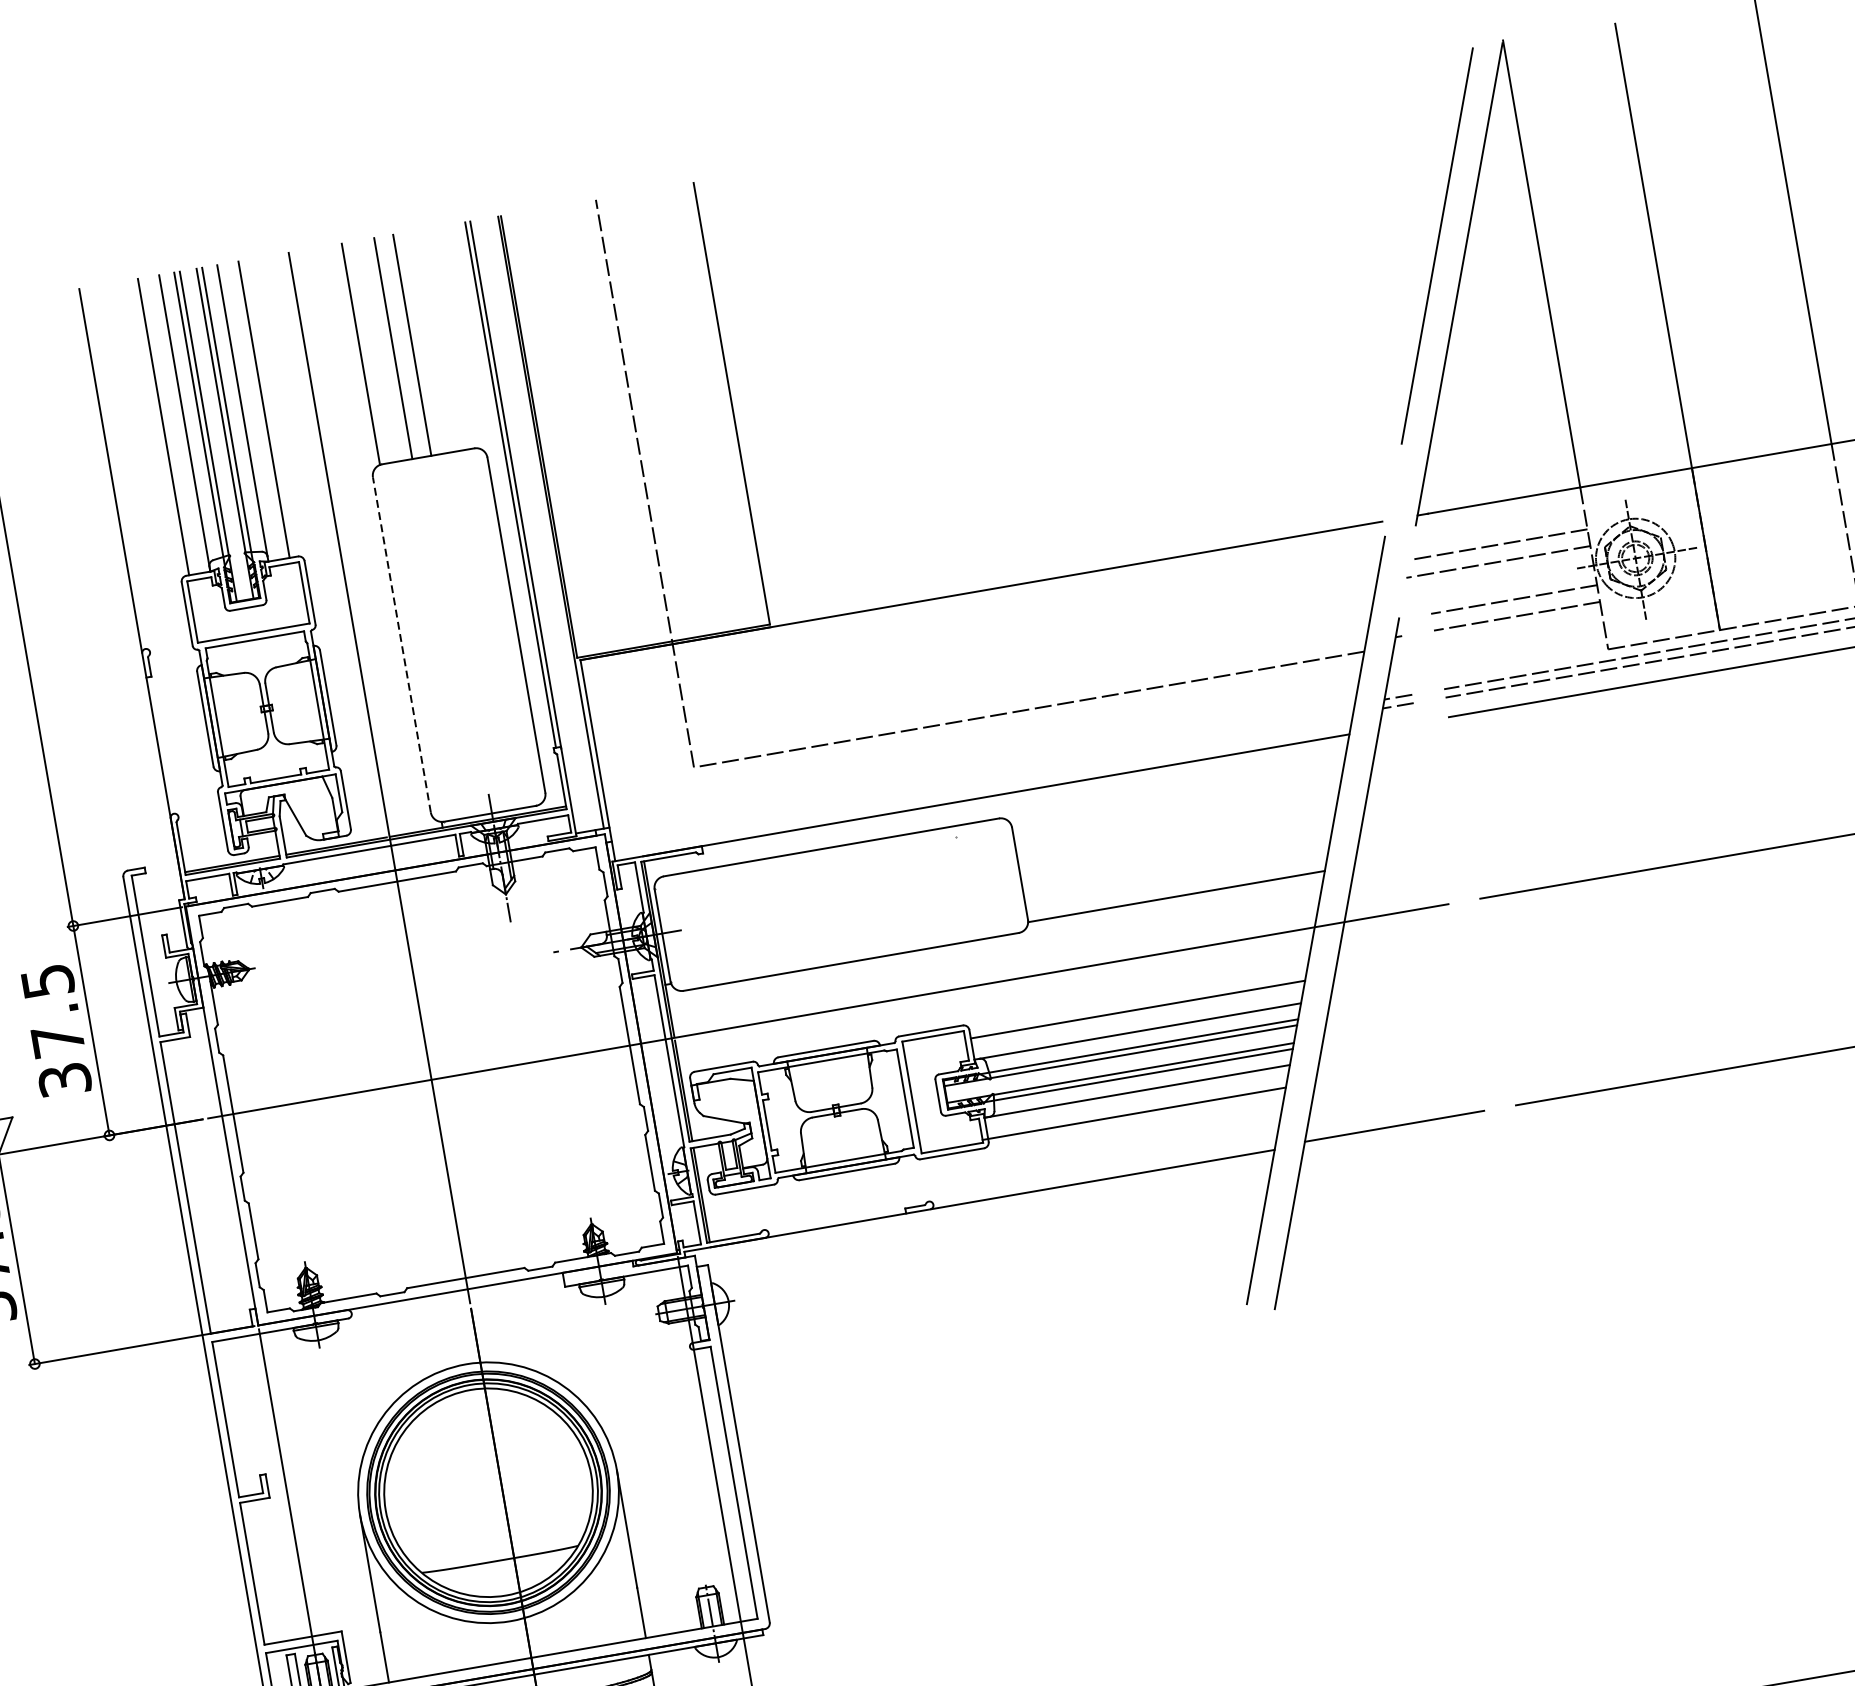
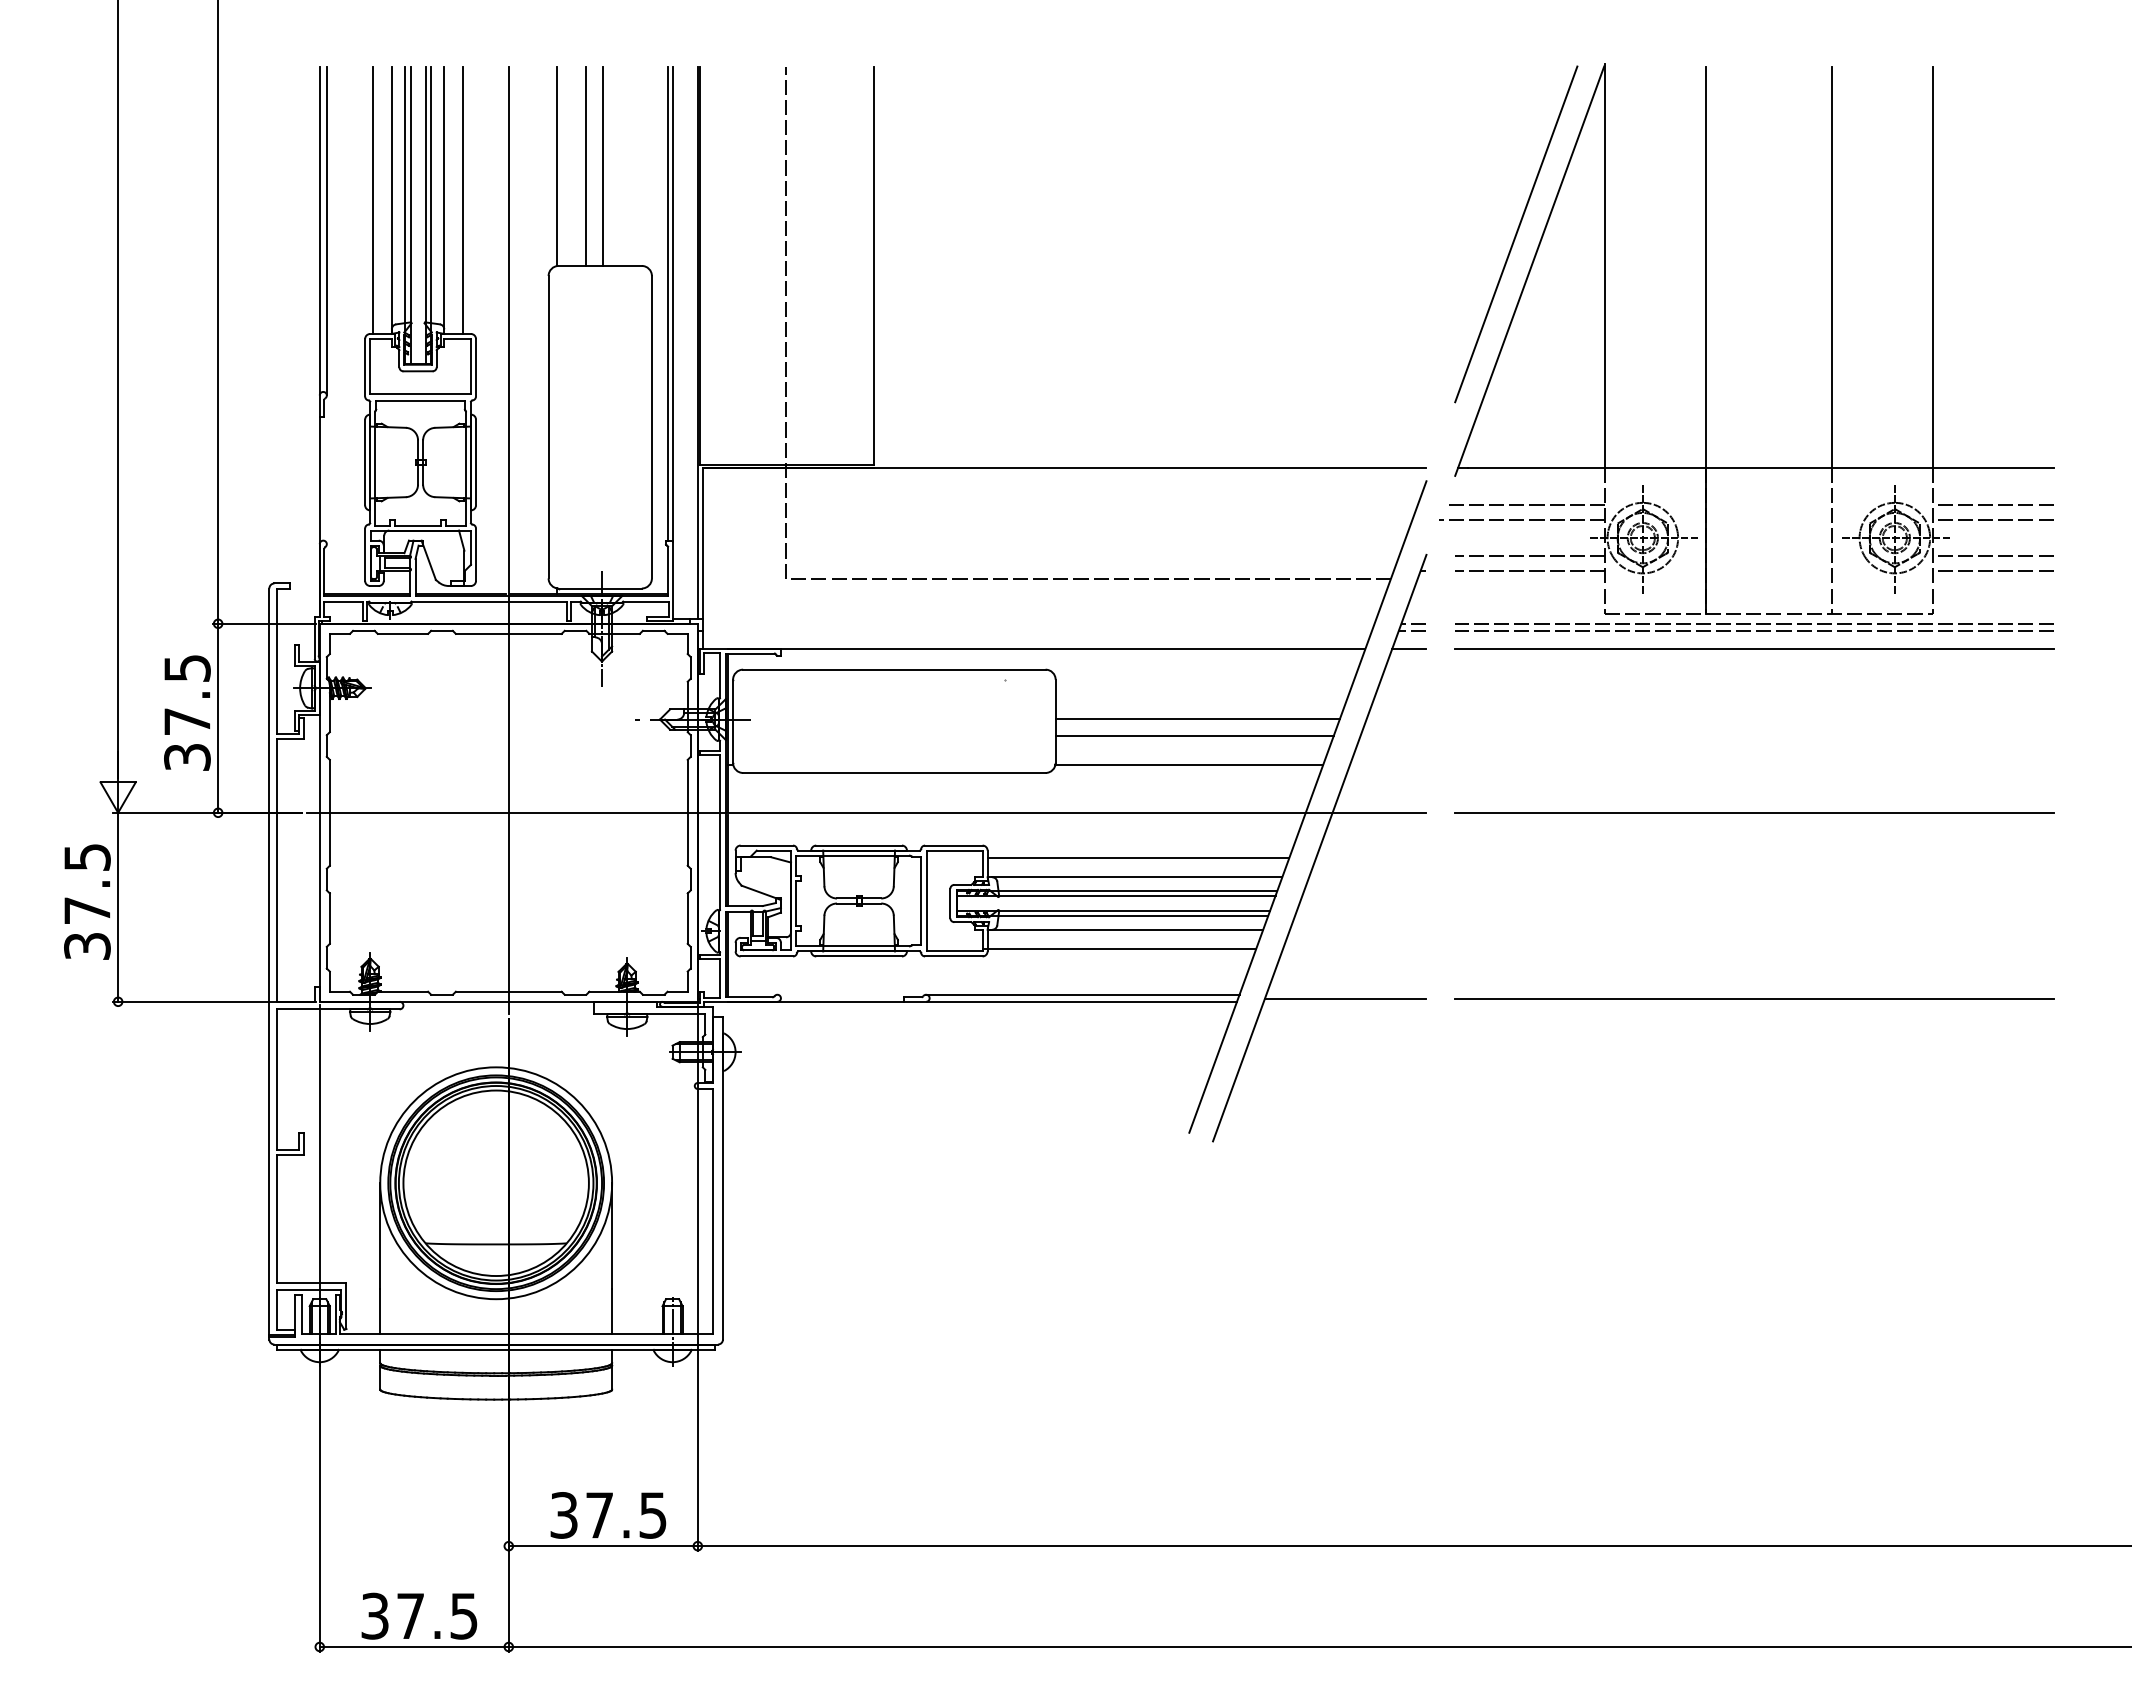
line: (118, 469) -> (326, 230), added
line: (401, 644) -> (548, 426), dashed -> solid
line: (1398, 726) -> (1409, 649), added
line: (1176, 843) -> (1197, 718), added
line: (1176, 862) -> (1194, 735), added
line: (1102, 1171) -> (1082, 994), added

